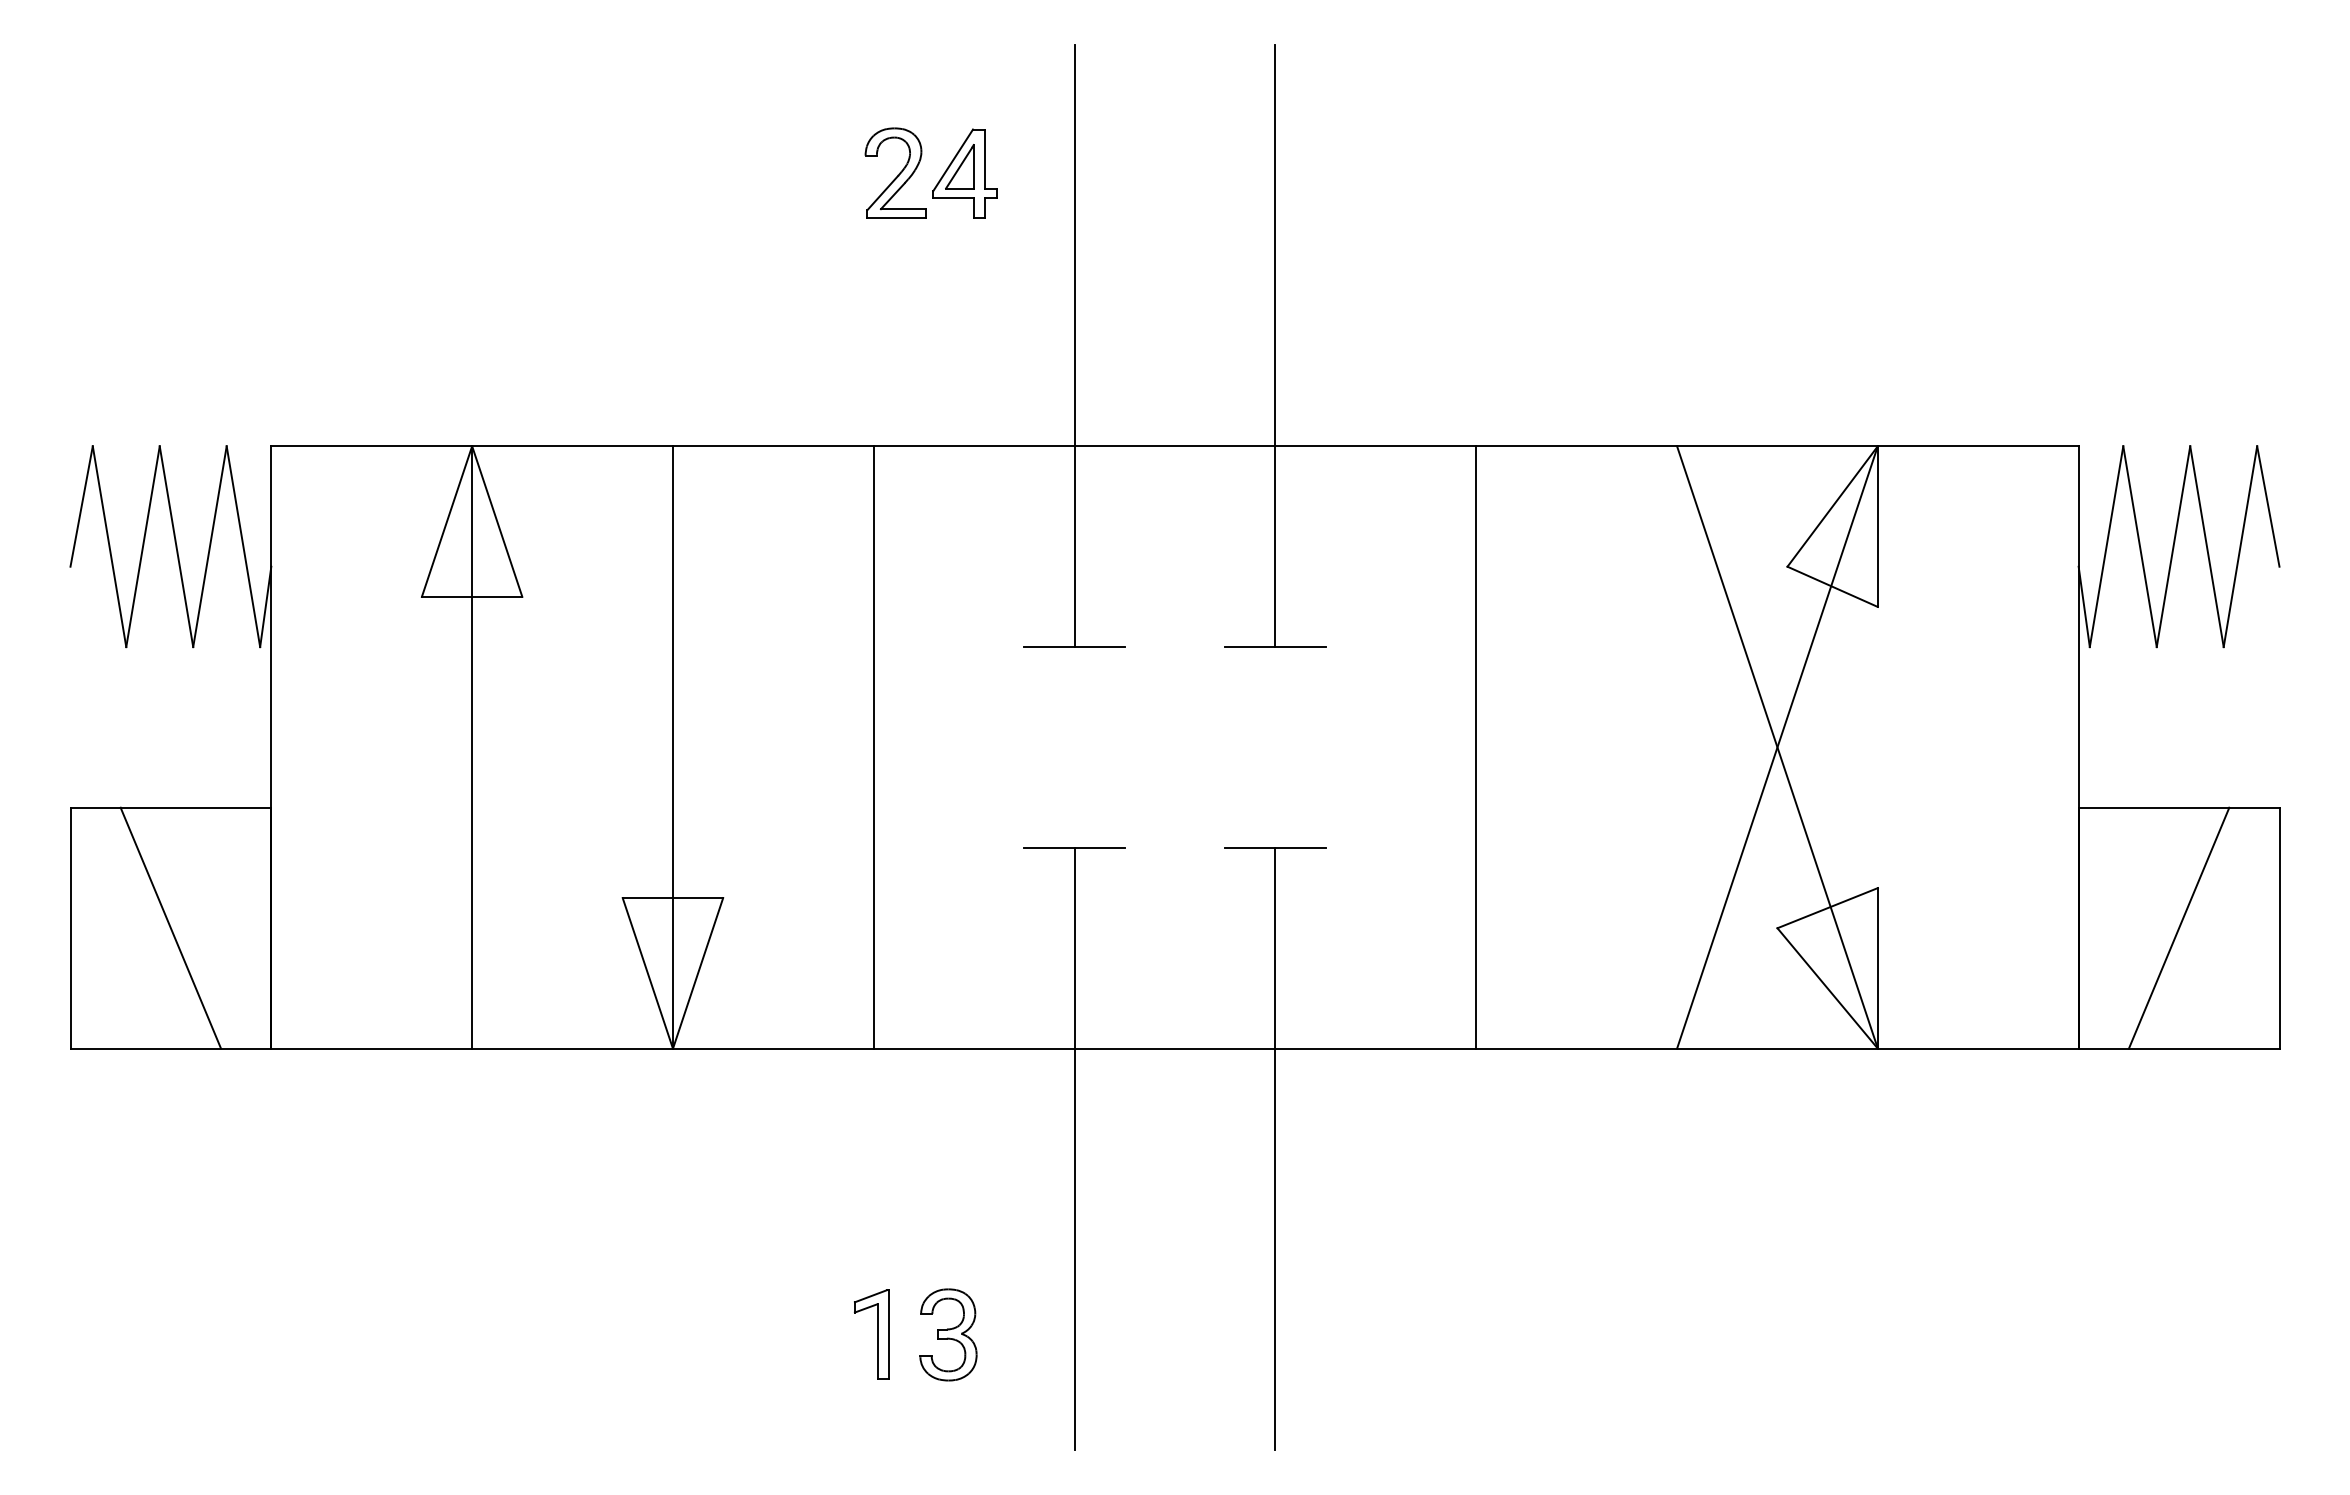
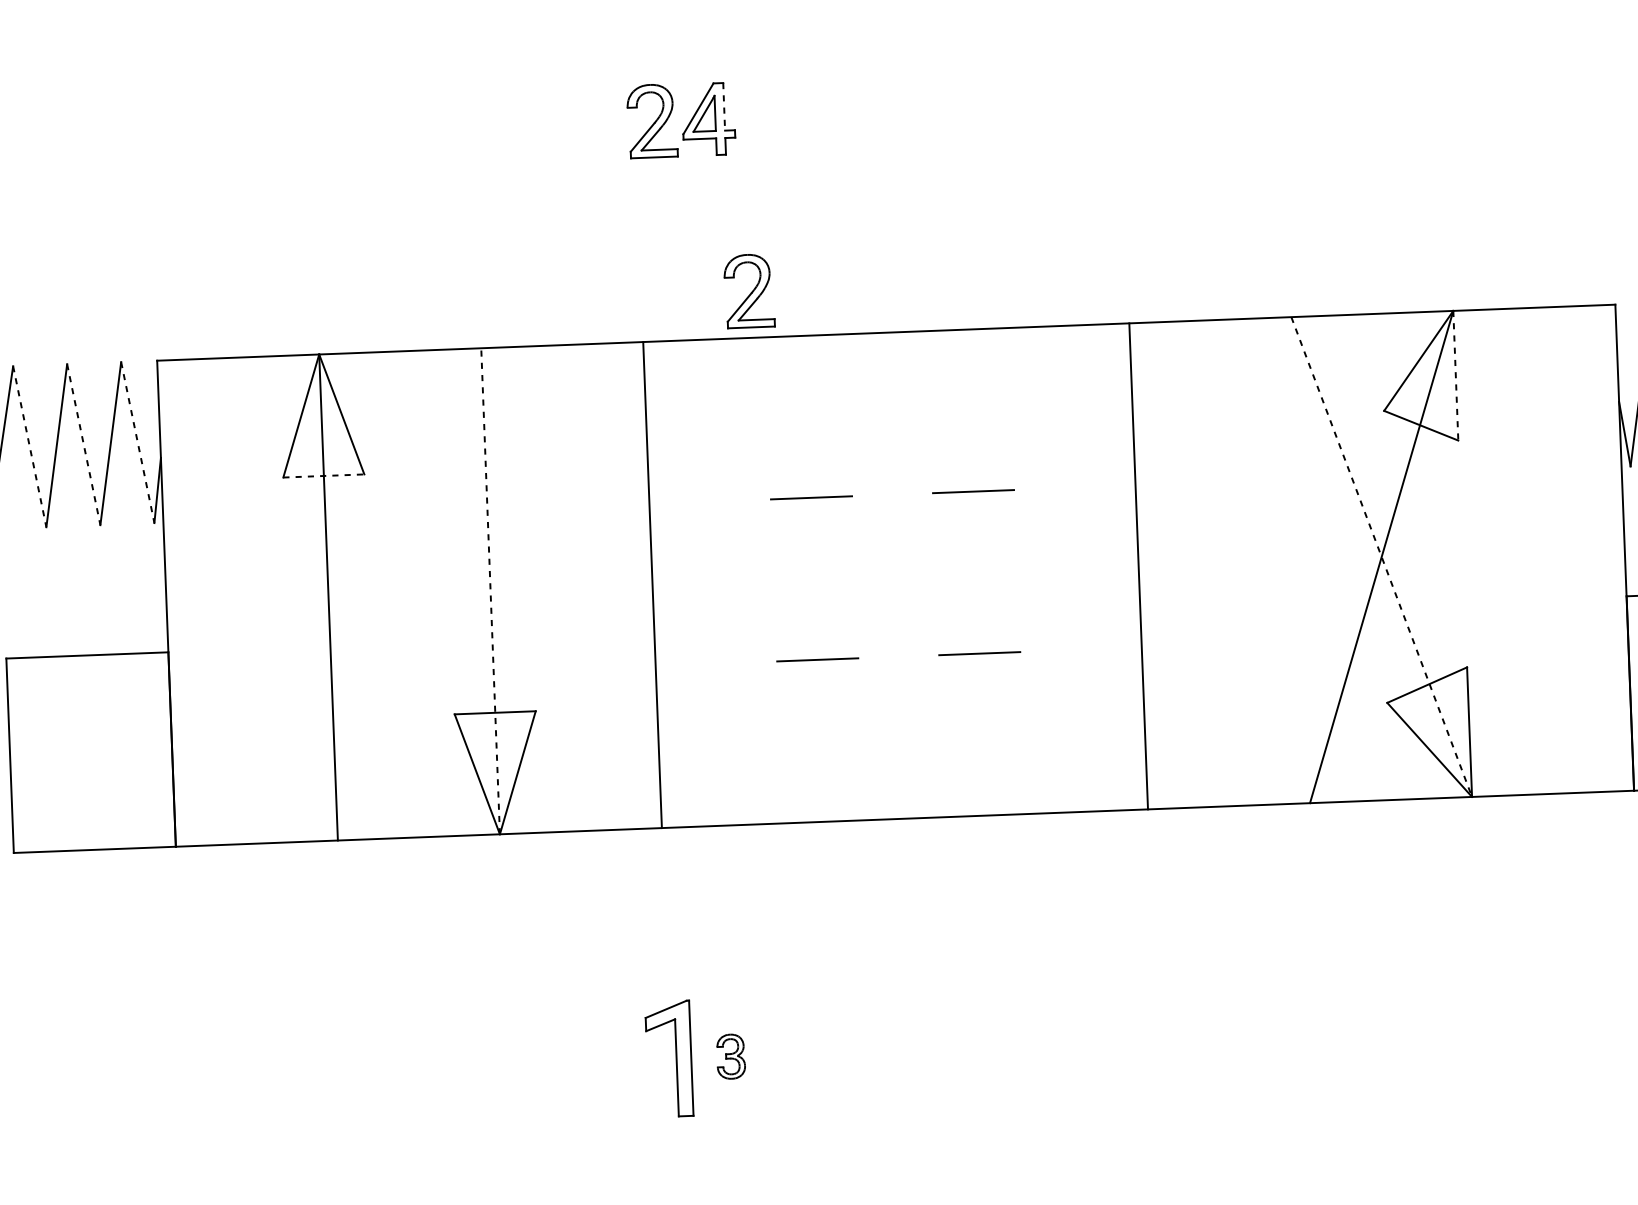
line: (985, 159) -> (724, 107), solid -> dashed
line: (1074, 345) -> (802, 254), removed
line: (1275, 345) -> (964, 248), removed
part: (1007, 387) -> (749, 290), added
line: (1877, 527) -> (1455, 376), solid -> dashed
line: (109, 546) -> (29, 446), solid -> dashed
line: (176, 546) -> (83, 444), solid -> dashed
line: (243, 546) -> (137, 442), solid -> dashed
line: (472, 596) -> (324, 475), solid -> dashed
line: (672, 746) -> (490, 590), solid -> dashed
line: (1777, 747) -> (1381, 557), solid -> dashed
line: (170, 927) -> (90, 752), removed
line: (1074, 1148) -> (826, 902), removed
line: (1275, 1148) -> (989, 896), removed
part: (871, 1334) -> (668, 1058), size x1.6
part: (948, 1334) -> (731, 1056), size x0.6

